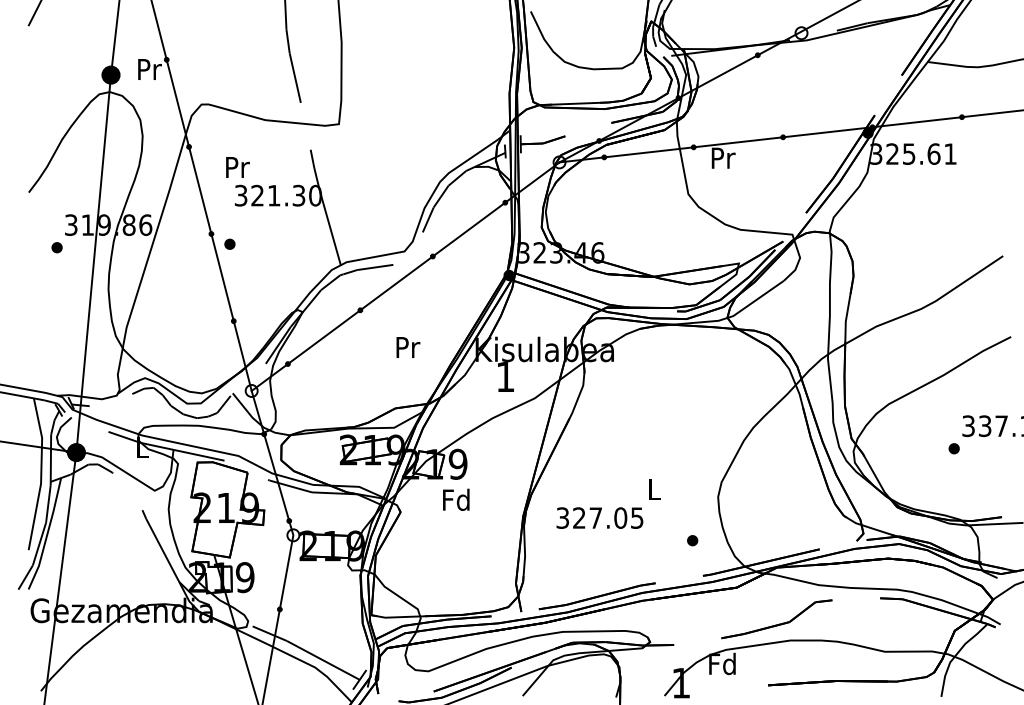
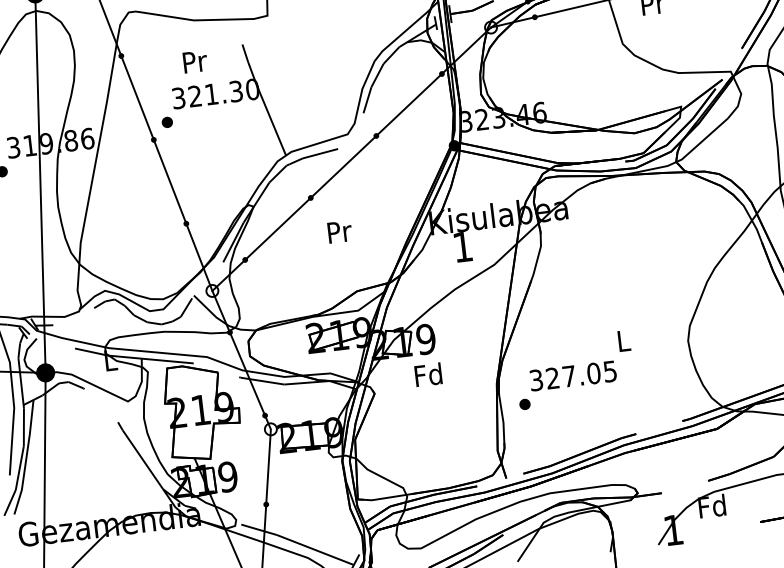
text: (237, 167) -> (194, 61), moved
part: (229, 243) -> (166, 121), moved
text: (408, 347) -> (340, 231), moved
part: (692, 540) -> (524, 404), moved

